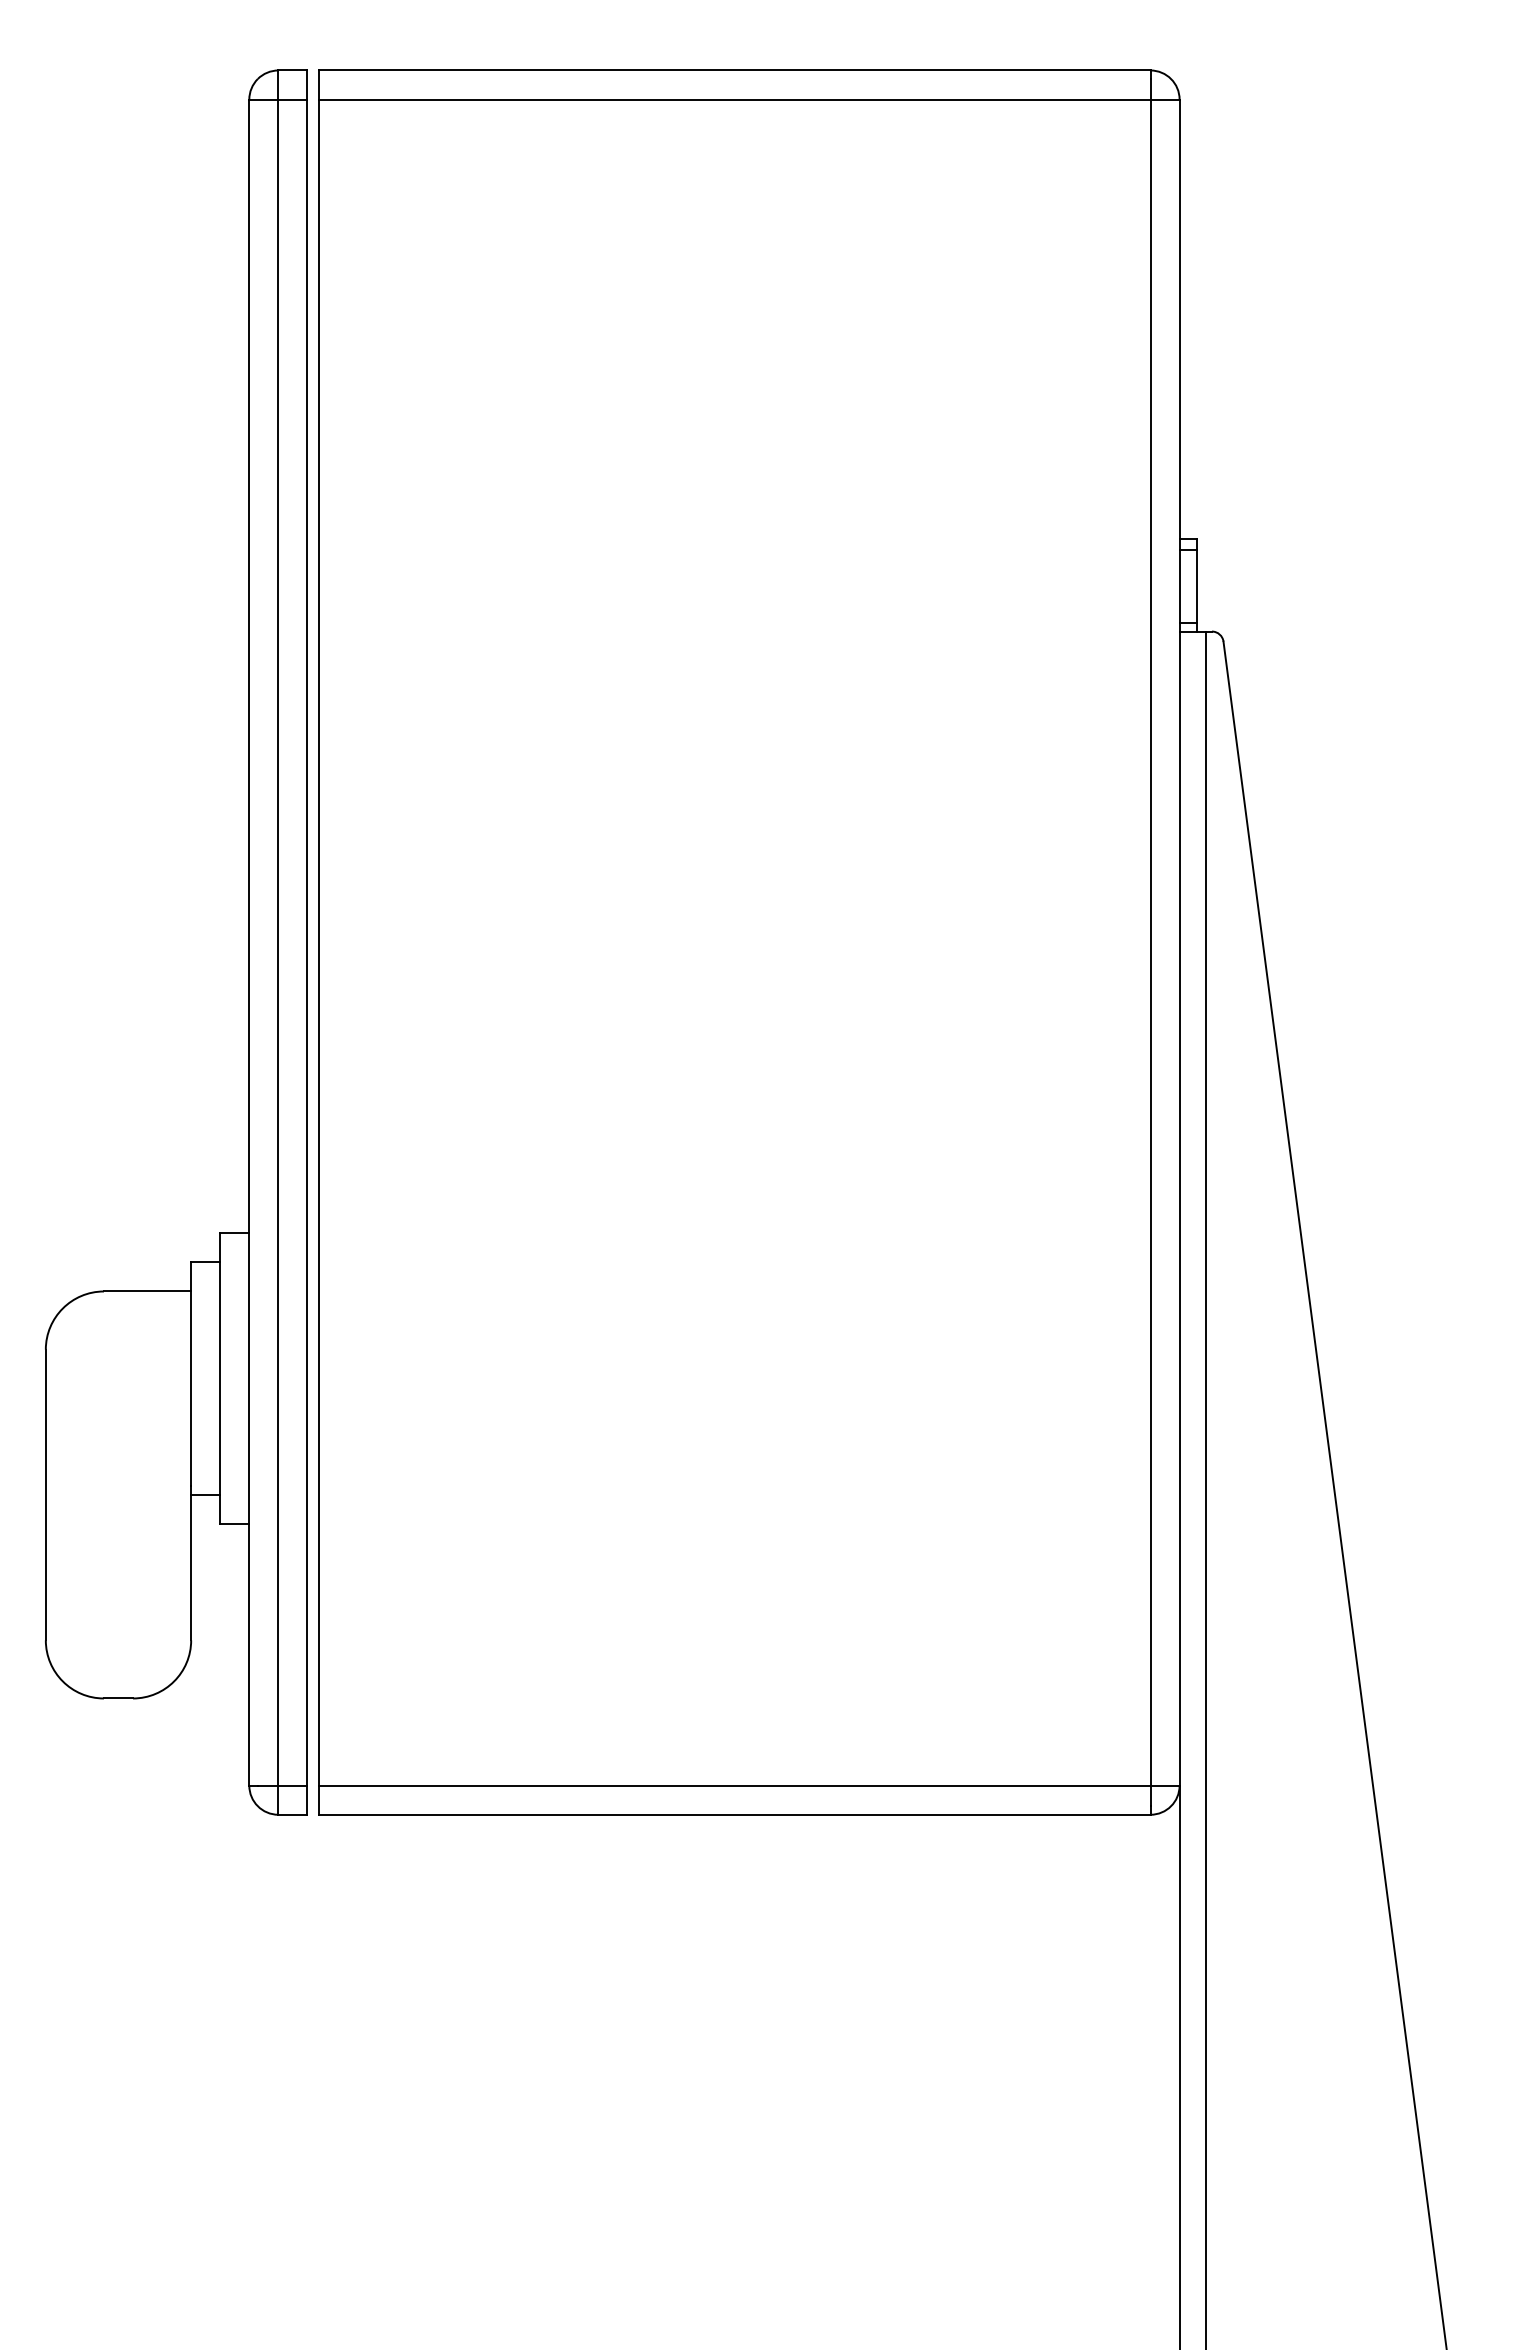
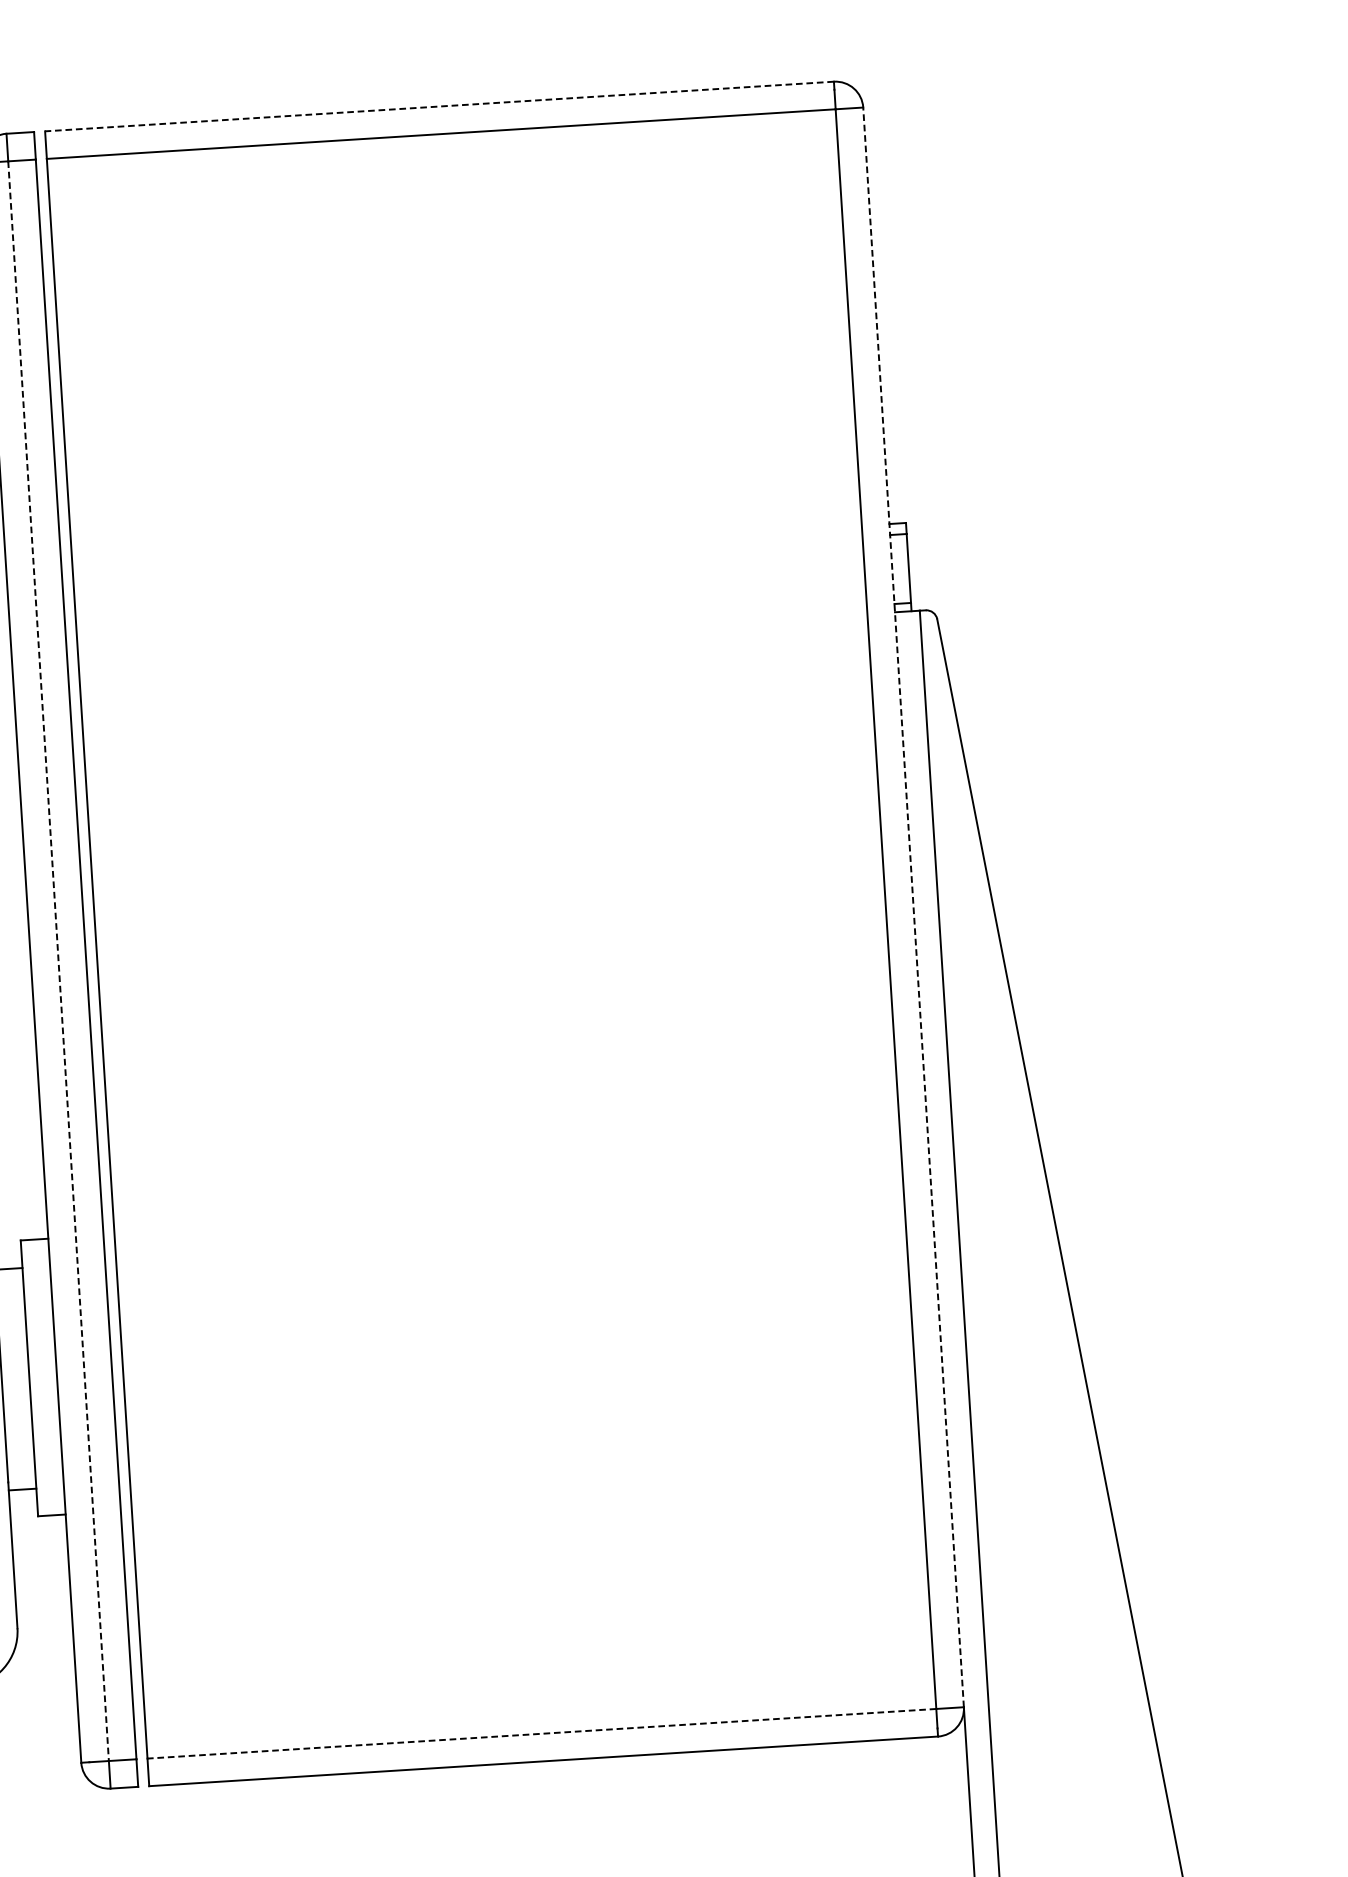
line: (734, 70) -> (439, 106), solid -> dashed
line: (1179, 942) -> (913, 907), solid -> dashed
line: (278, 943) -> (58, 962), solid -> dashed
line: (734, 1785) -> (541, 1733), solid -> dashed

